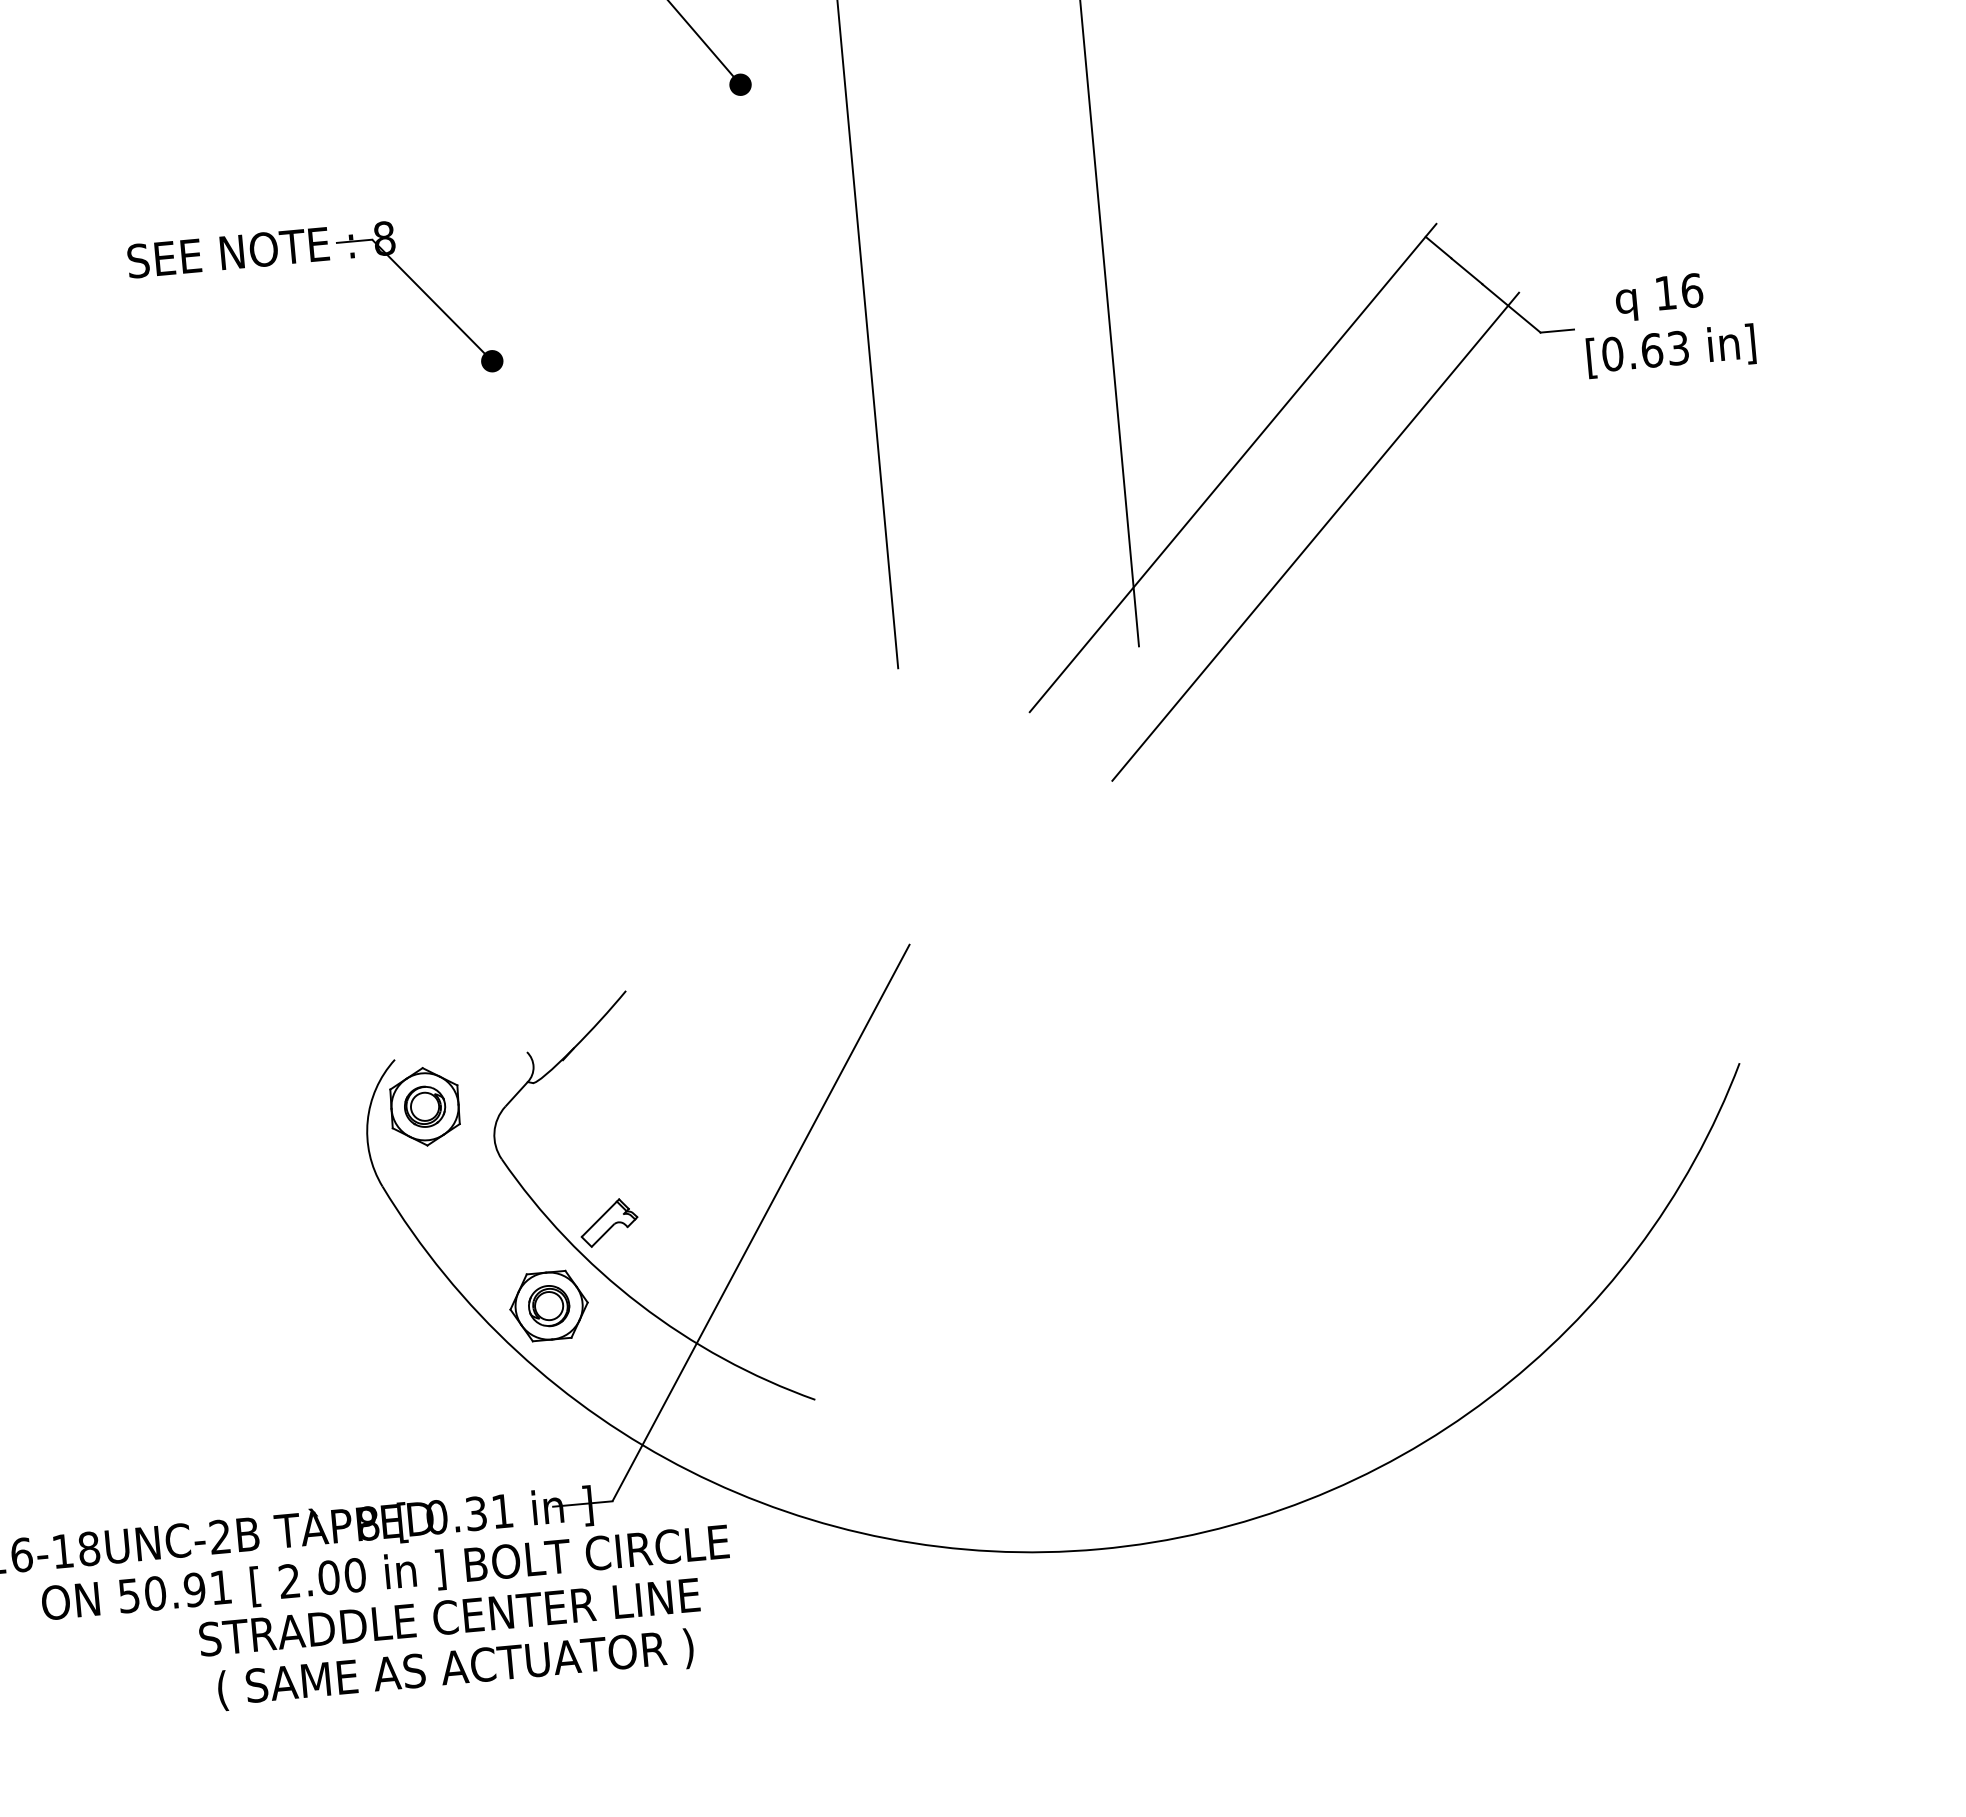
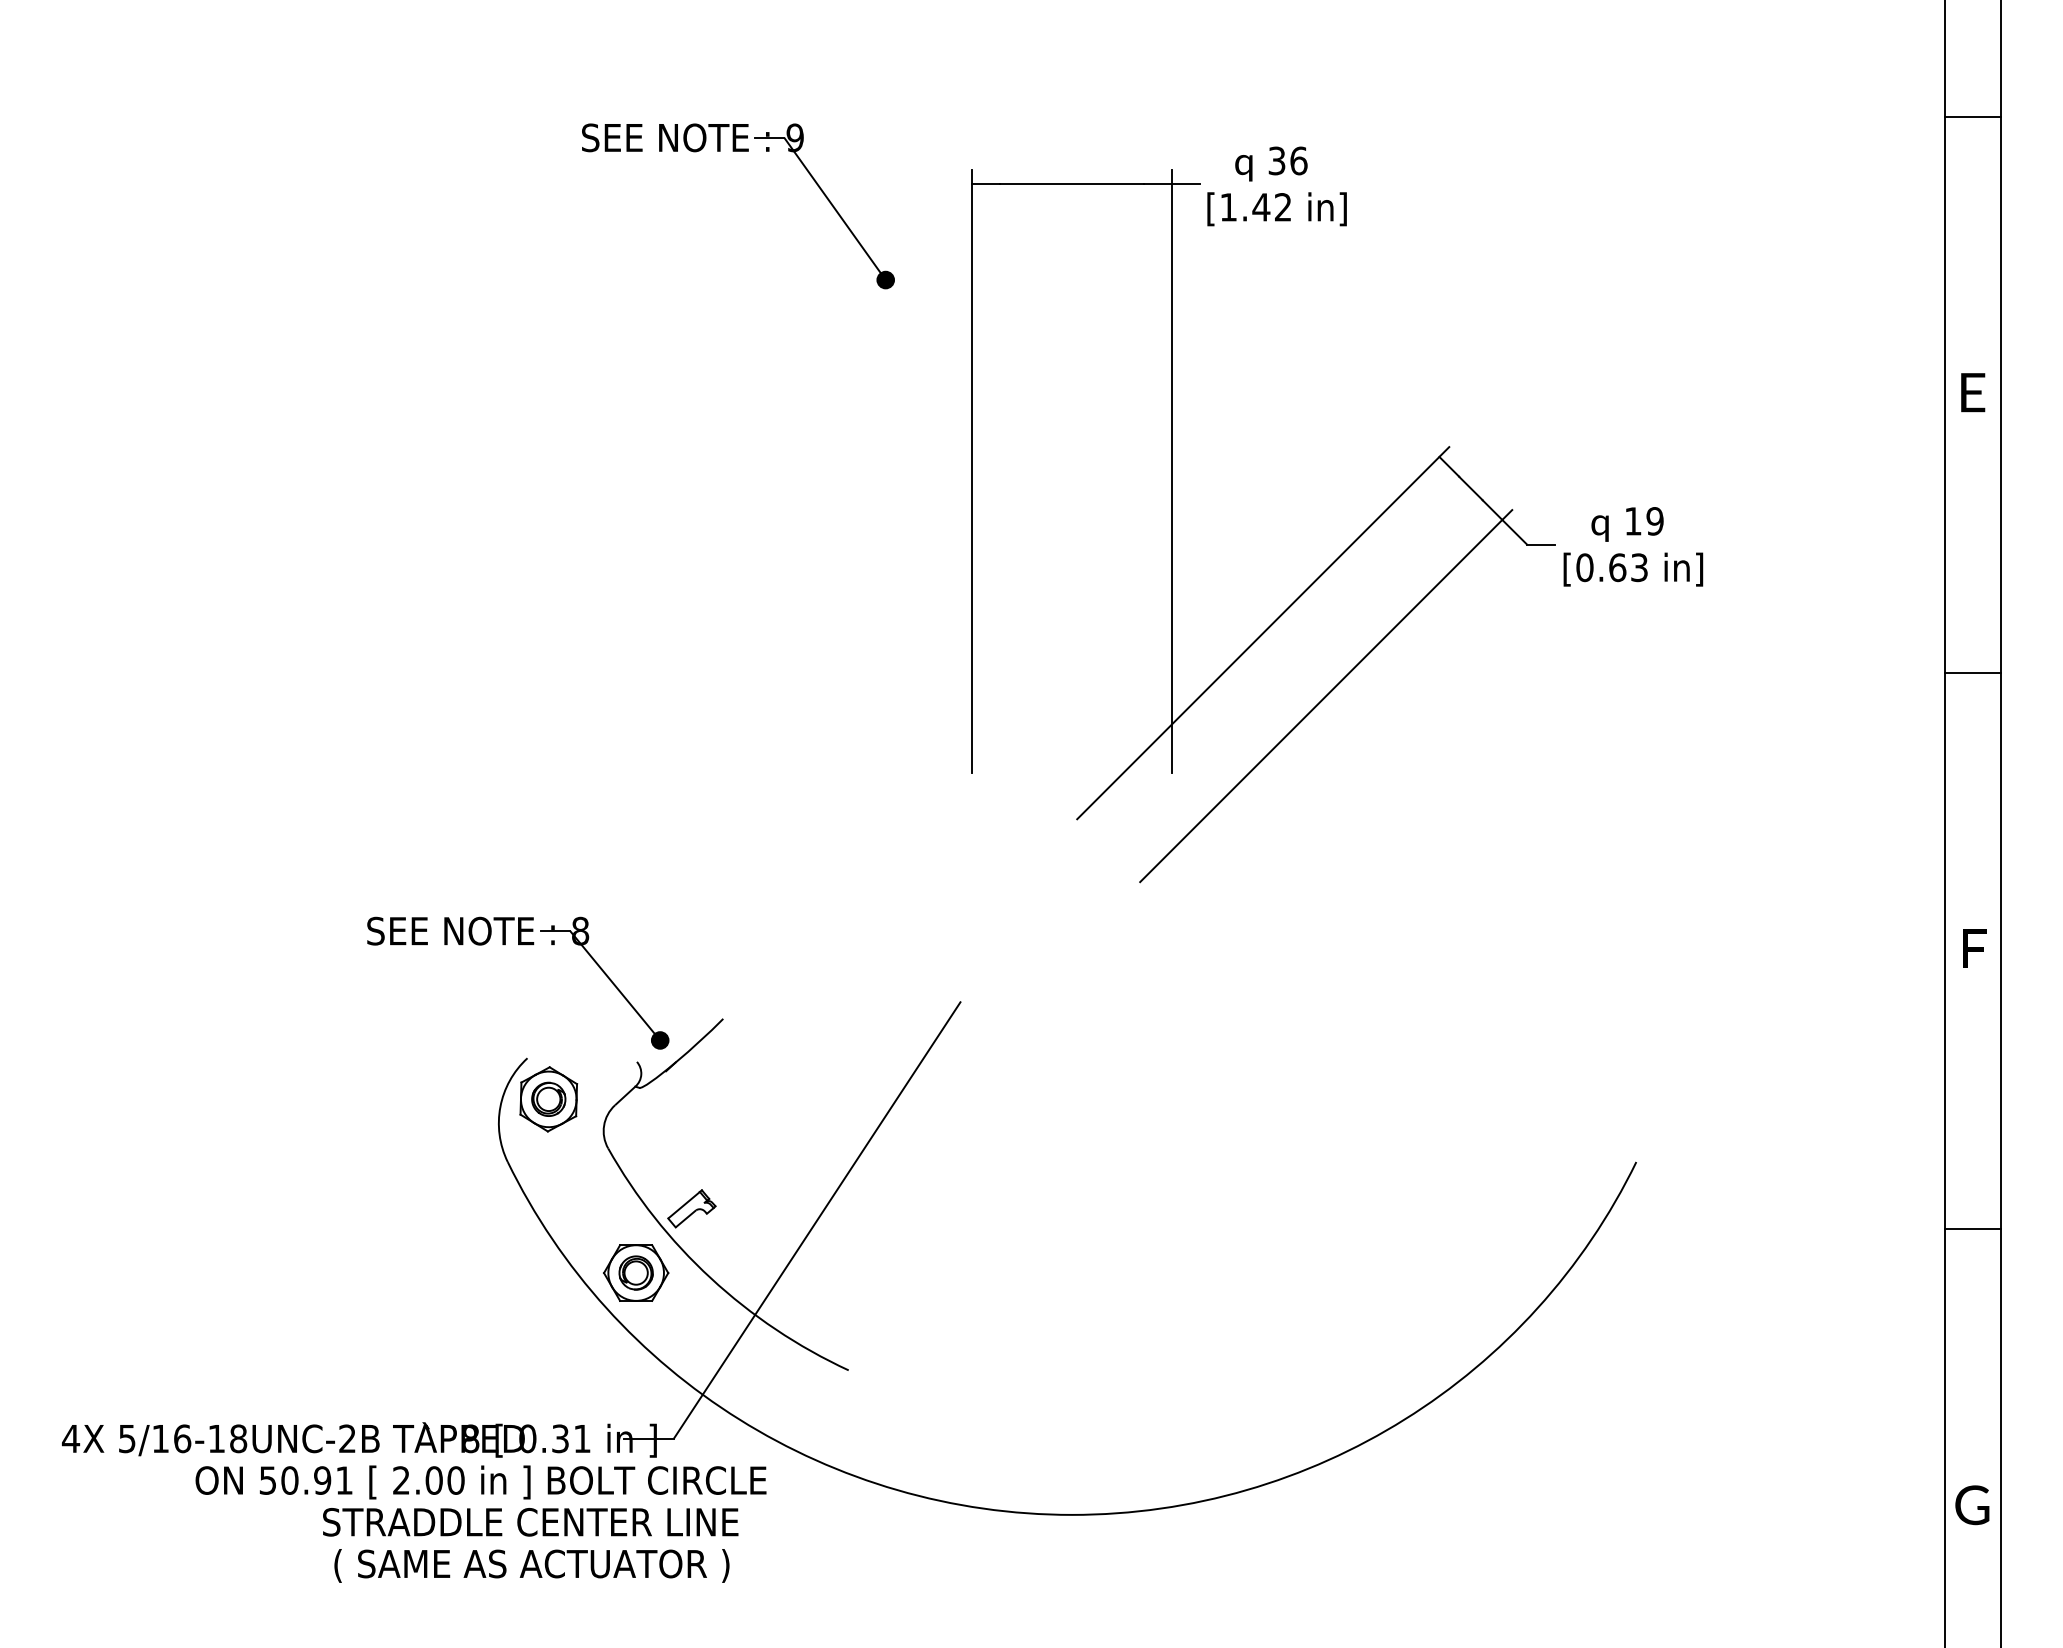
part: (311, 261) -> (518, 944), moved
text: (1691, 290) -> (1654, 521), 16 -> 19

